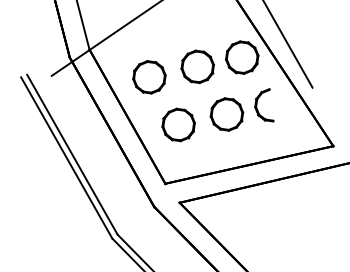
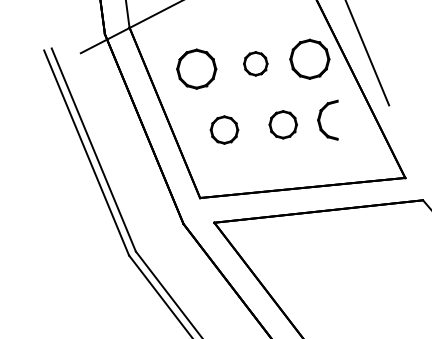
part: (197, 66) -> (255, 63), size x0.6
part: (226, 114) -> (282, 124), size x0.7
part: (178, 124) -> (224, 129), size x0.7

